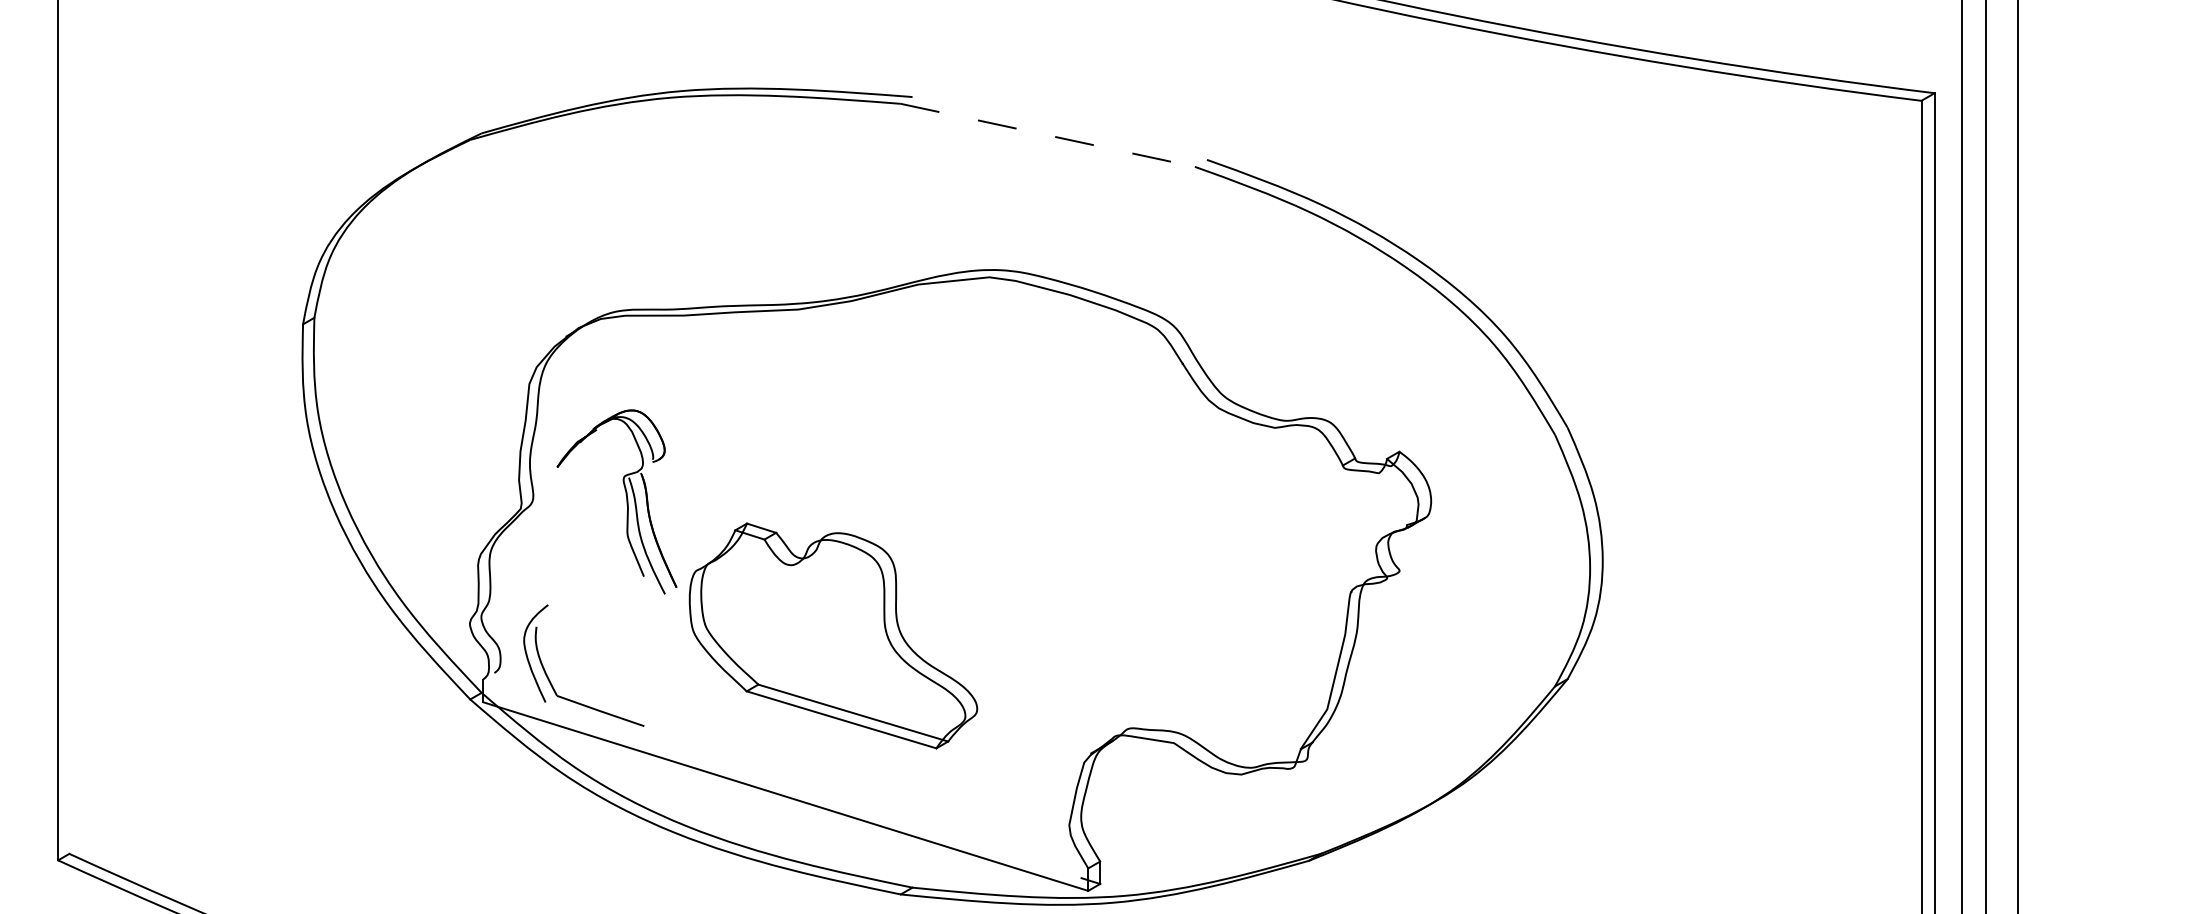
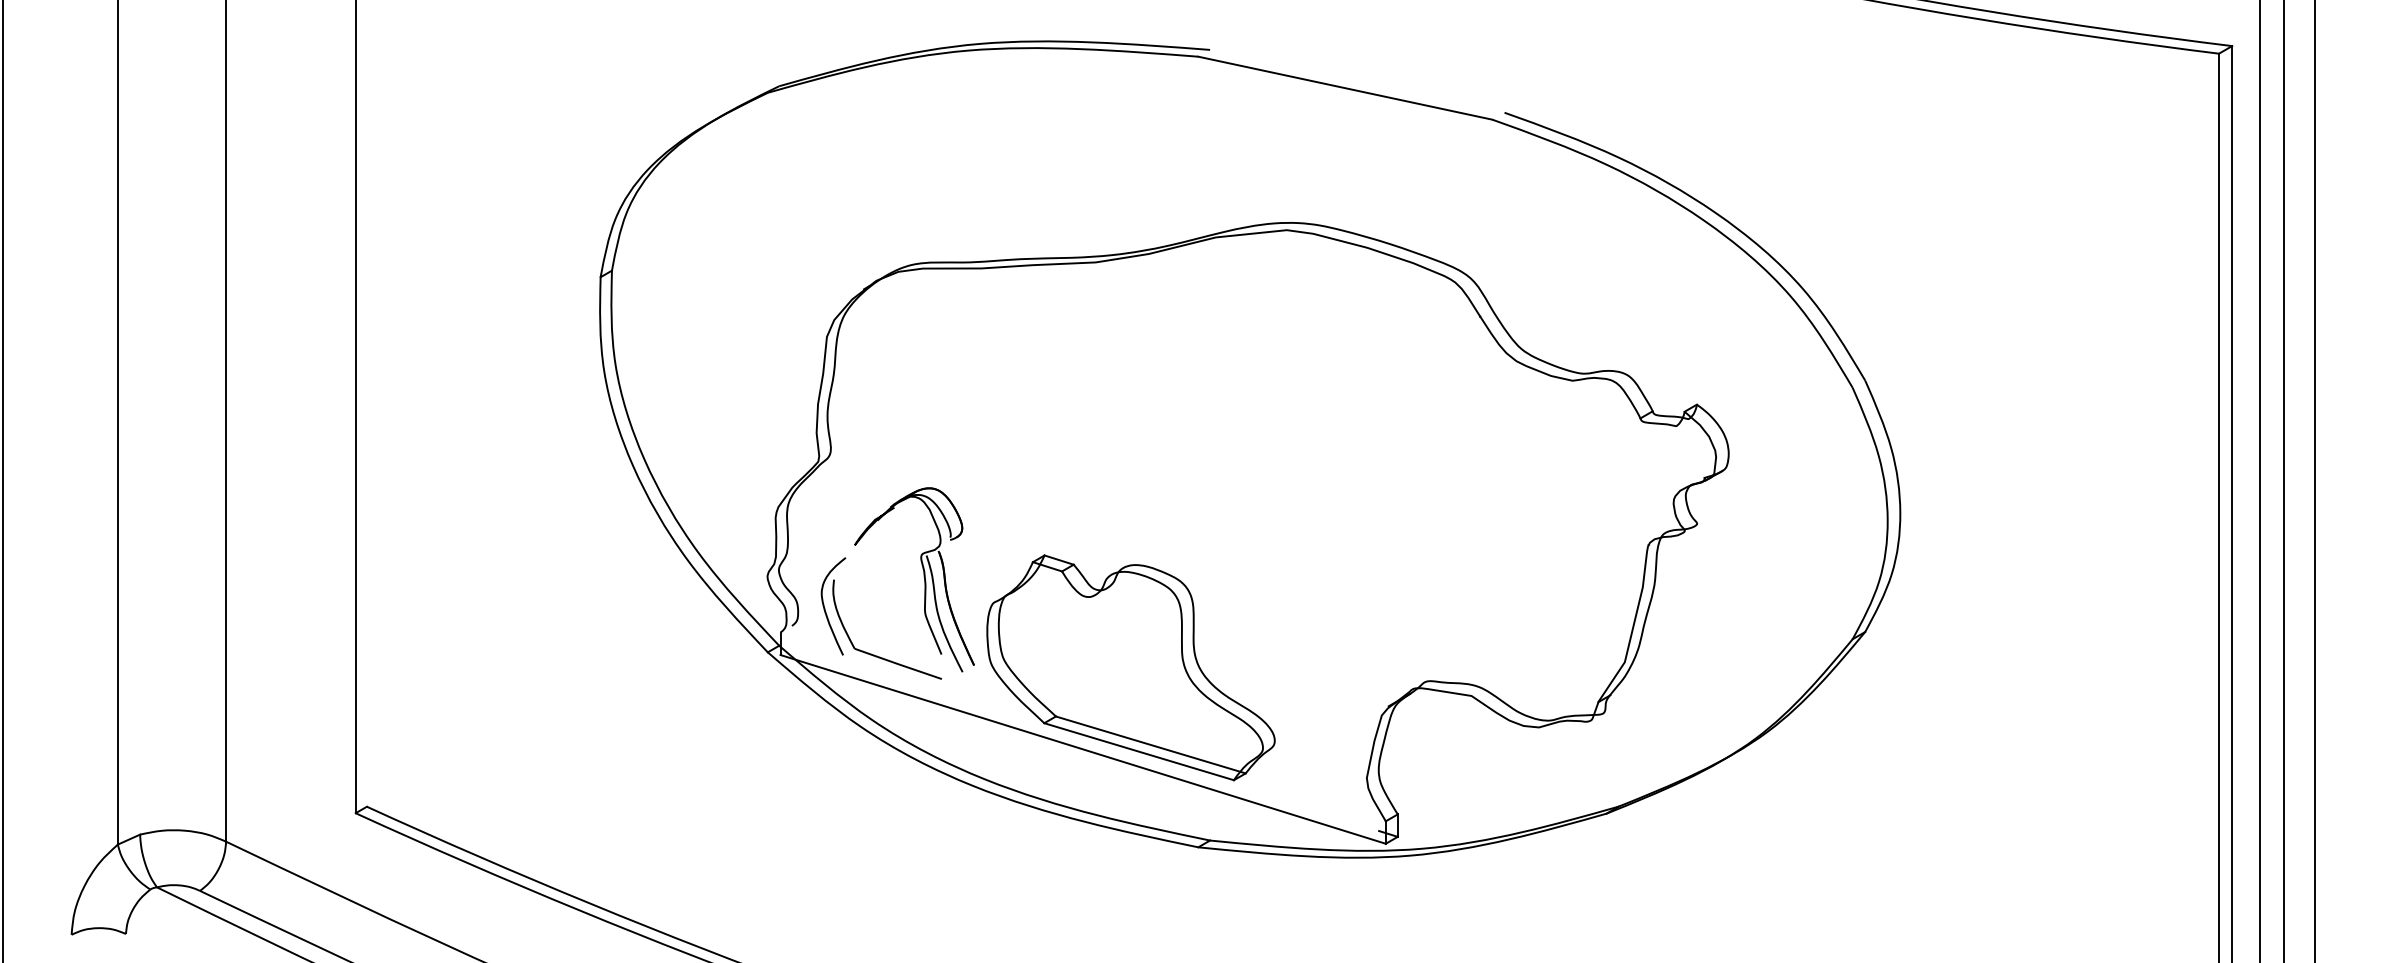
line: (1047, 135) -> (1345, 88), dashed -> solid
part: (625, 499) -> (923, 577), moved
part: (832, 635) -> (1130, 667), moved

